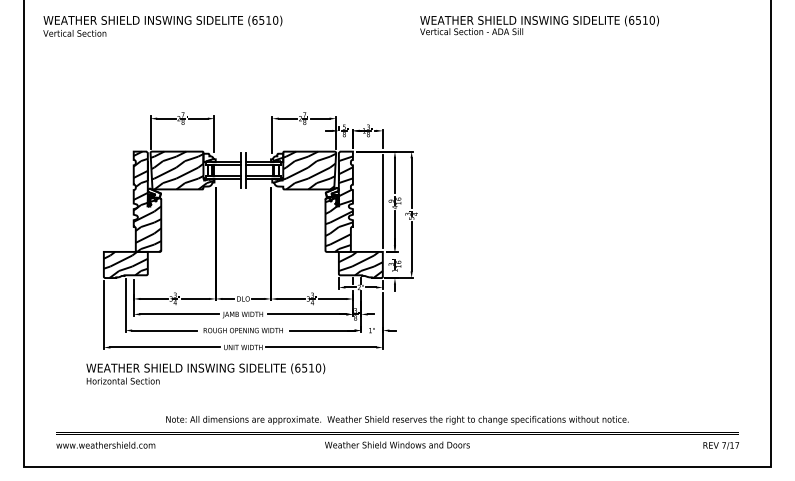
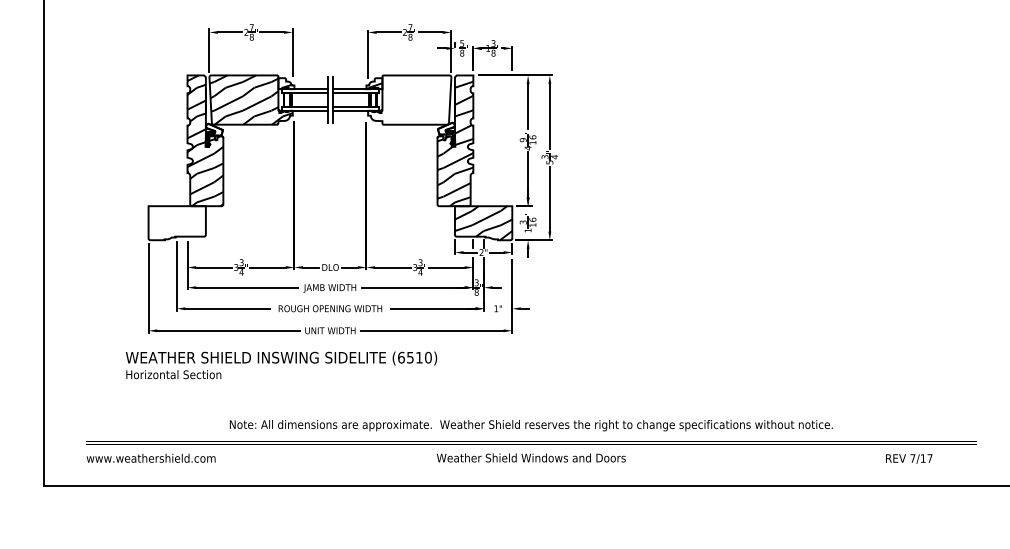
hatch: (305, 170) -> (411, 100), removed
line: (382, 201) -> (511, 140), removed
hatch: (125, 264) -> (176, 222), removed
text: (720, 445) -> (908, 458), moved

